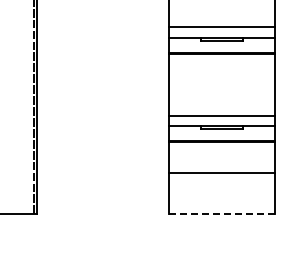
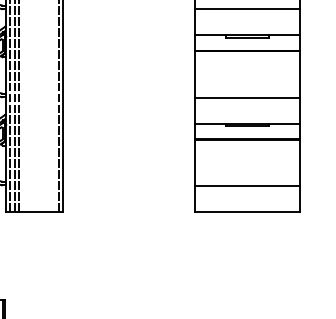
line: (222, 27) -> (247, 9), moved
line: (222, 116) -> (247, 97), moved
line: (222, 173) -> (247, 185), moved
line: (222, 214) -> (247, 211), dashed -> solid

